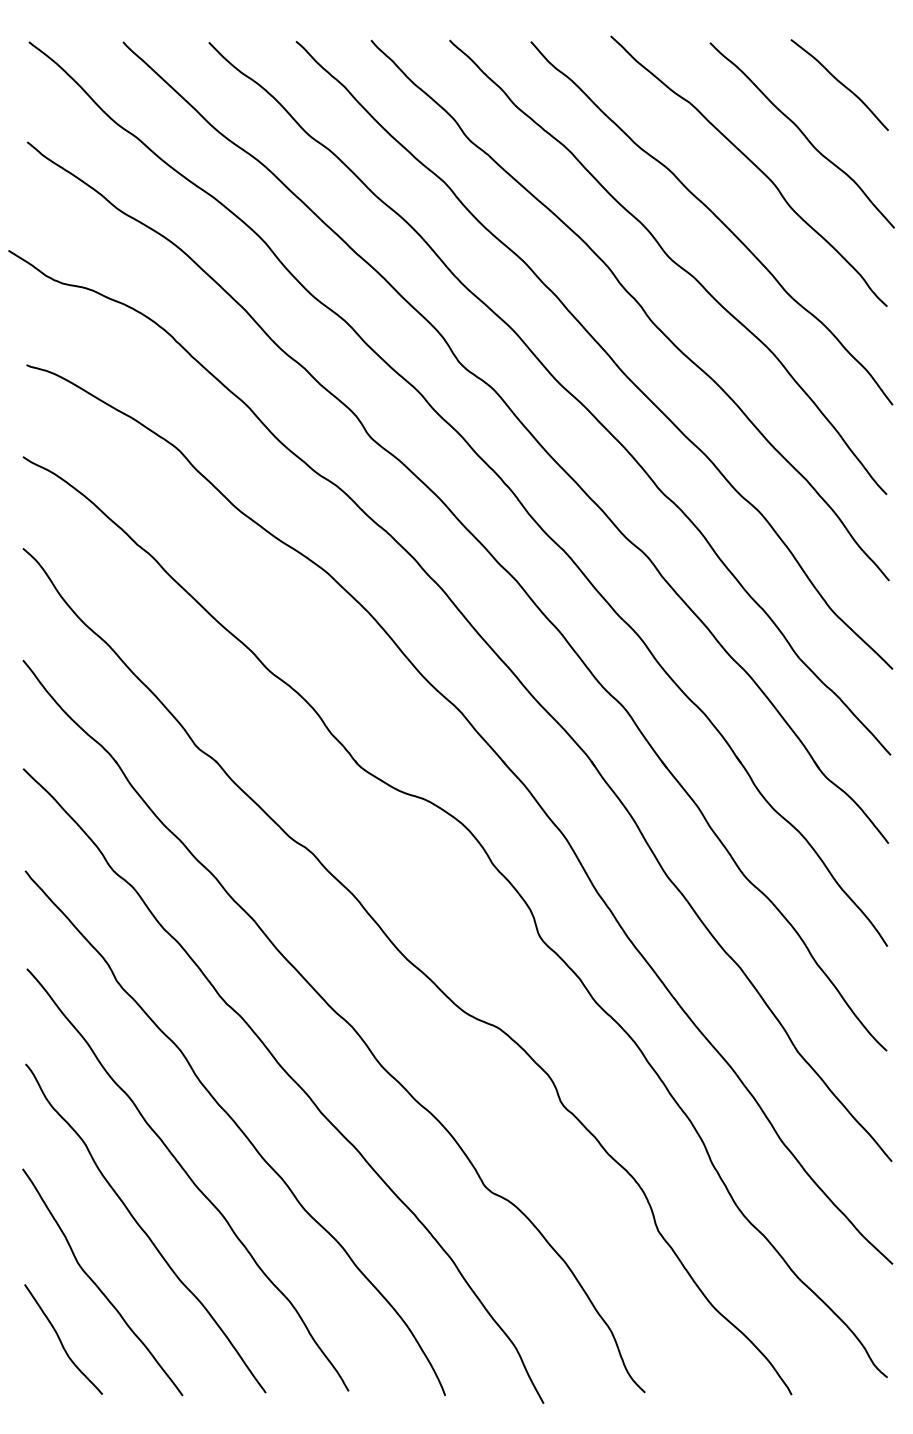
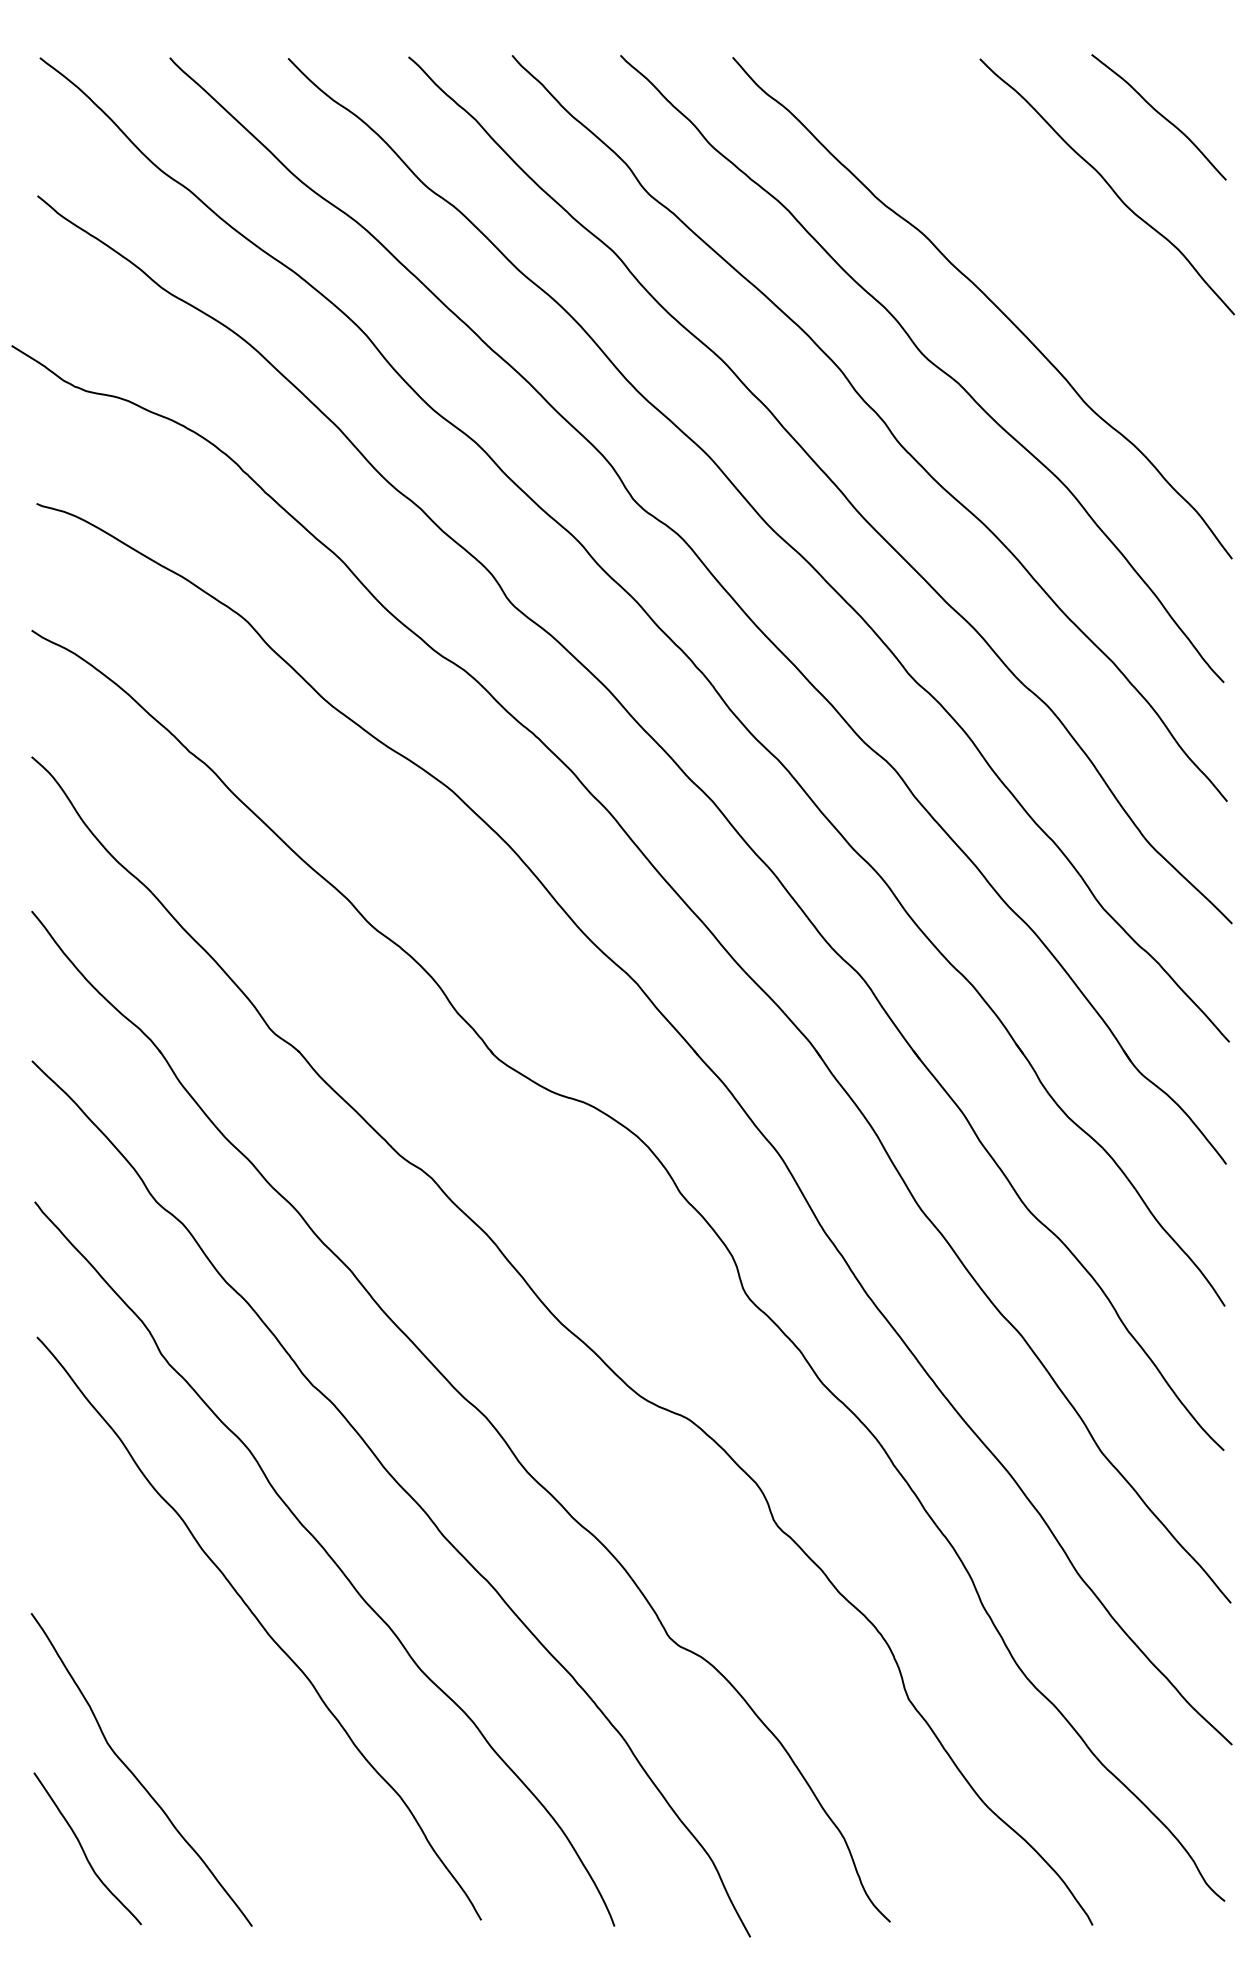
curve: (754, 165) -> (1041, 228), removed
curve: (143, 1229) -> (198, 1697), removed

